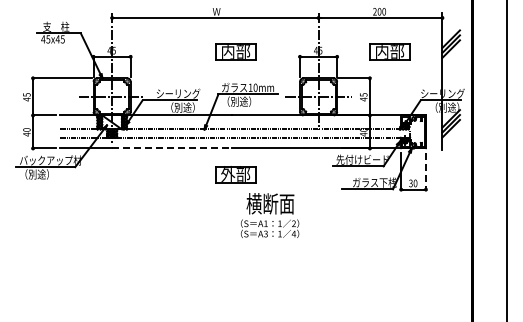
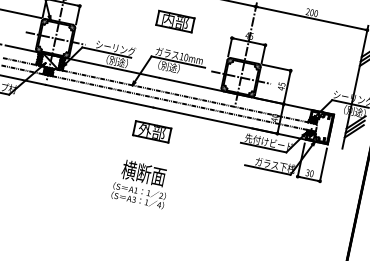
part: (389, 51) -> (313, 50), removed
line: (172, 148) -> (100, 96), dashed -> solid
line: (425, 171) -> (323, 164), dashed -> solid
text: (270, 215) -> (141, 183), moved

